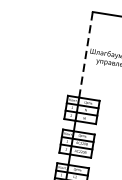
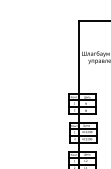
line: (85, 54) -> (78, 57), dashed -> solid

